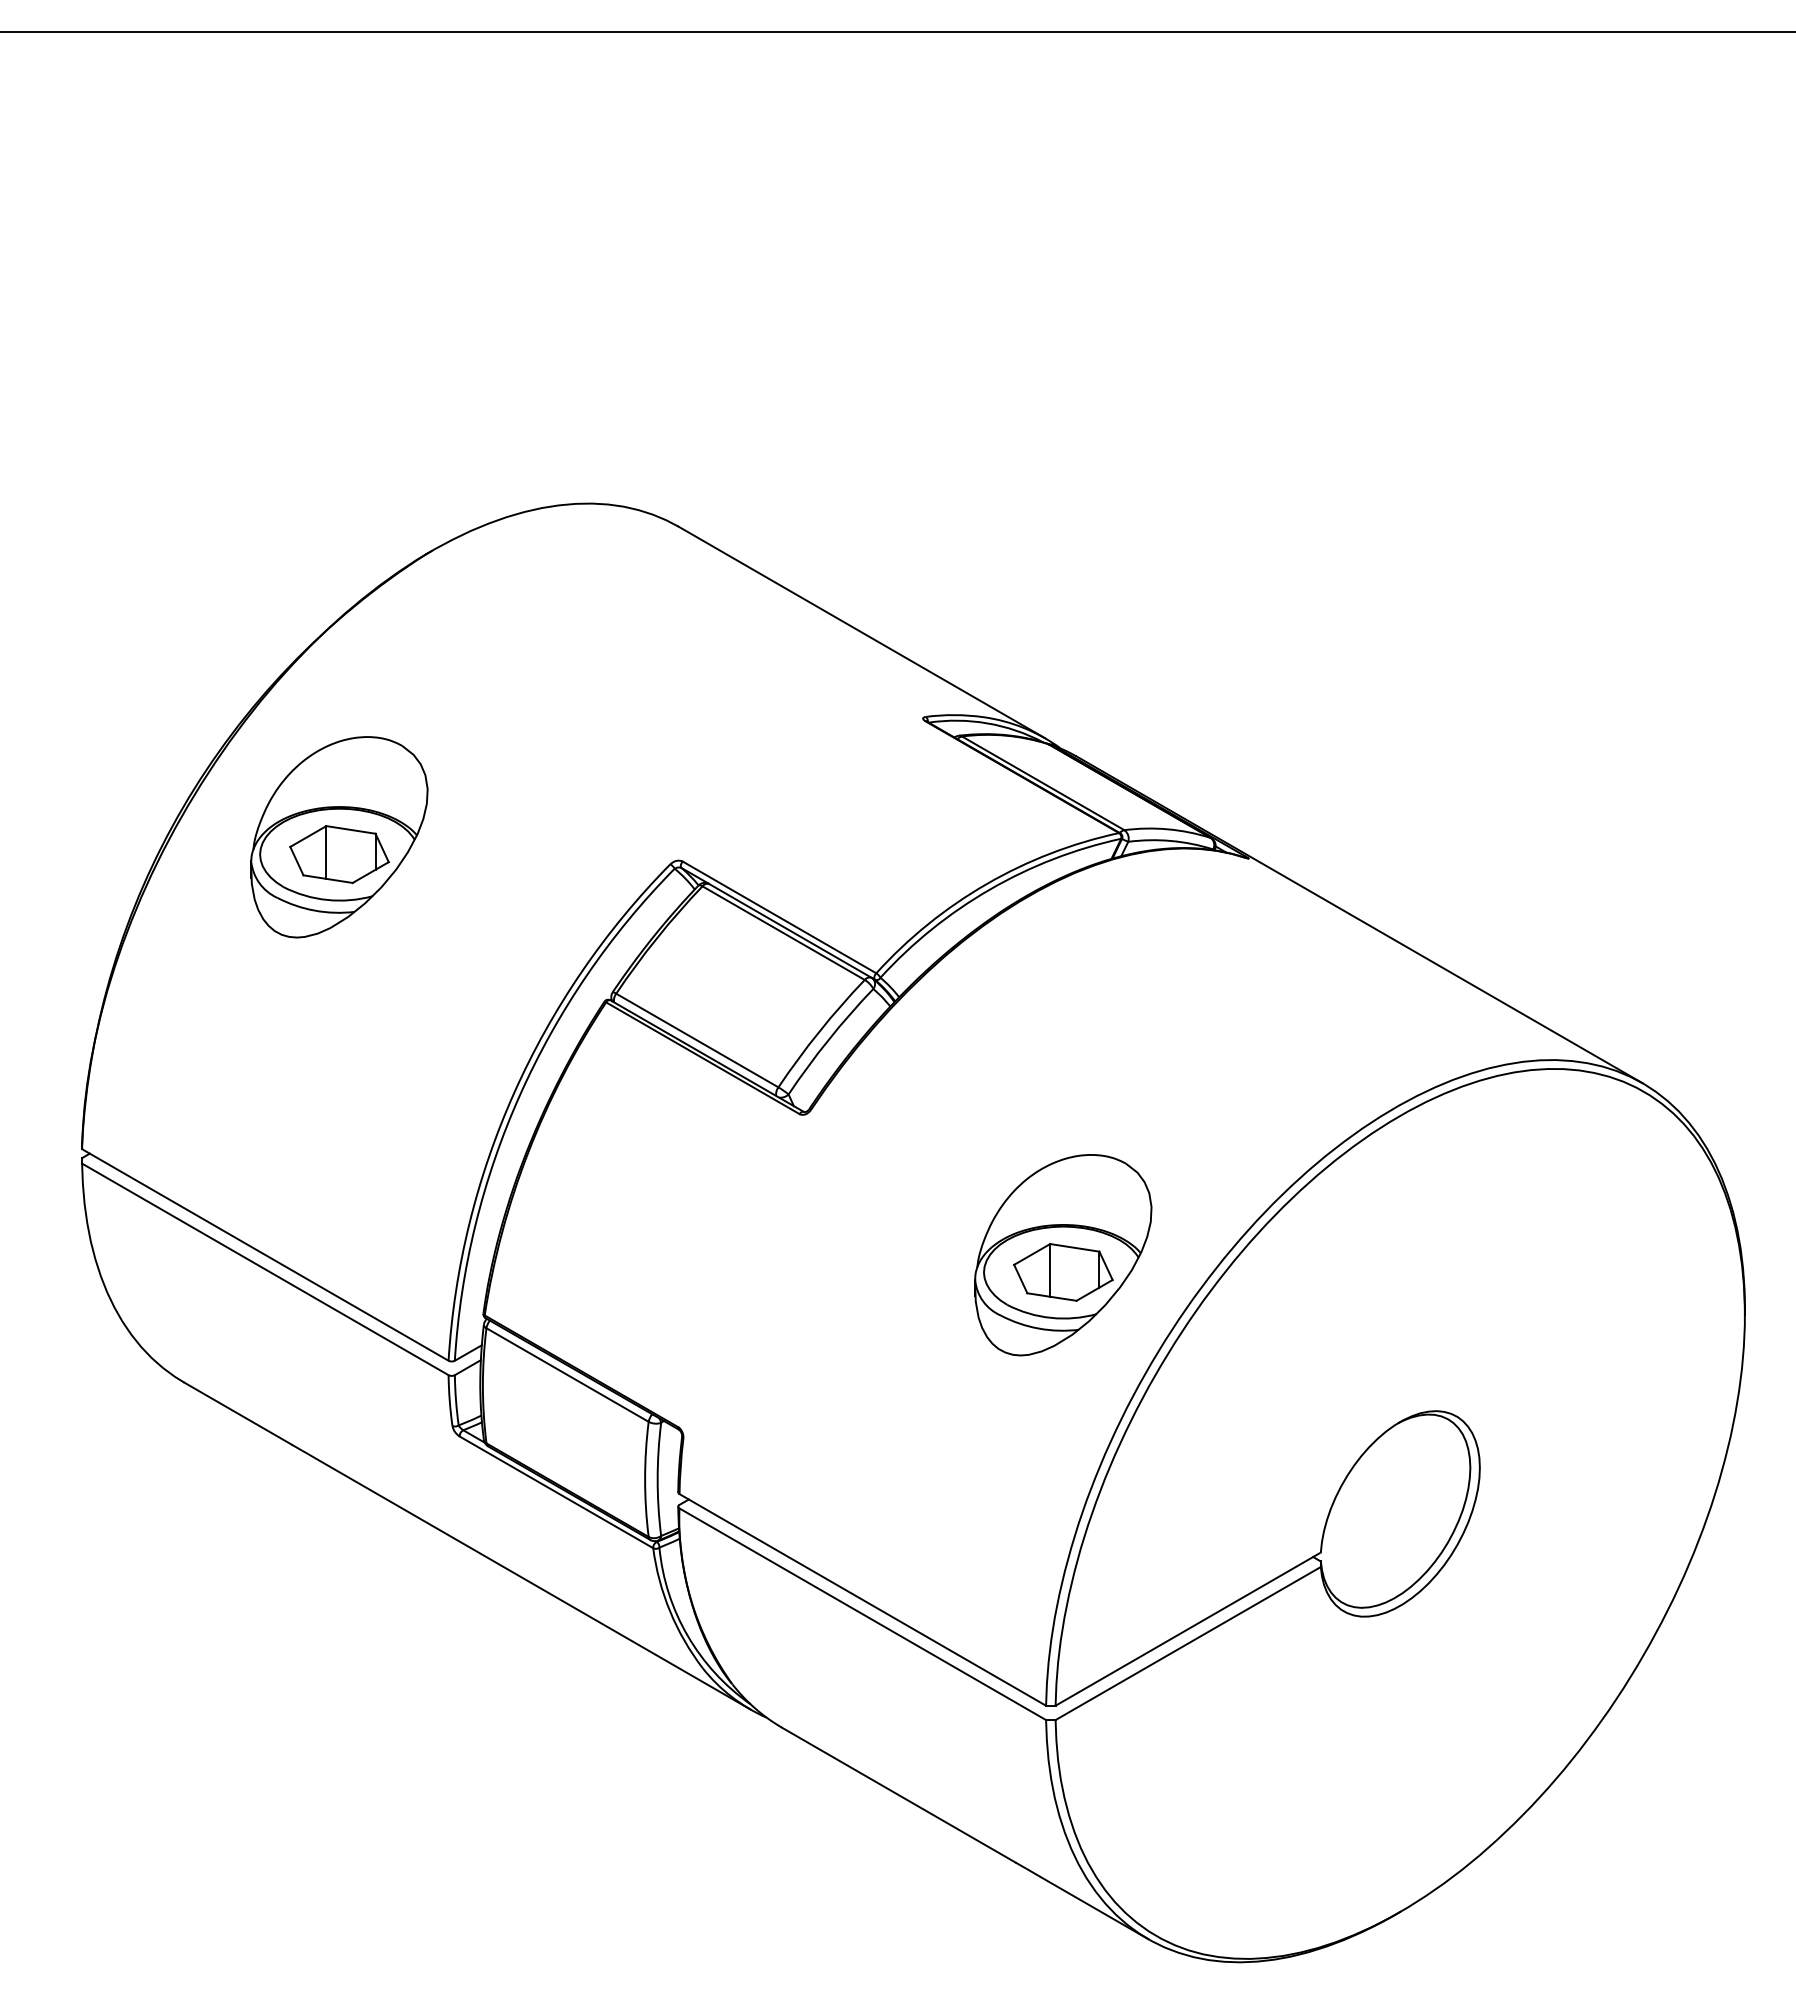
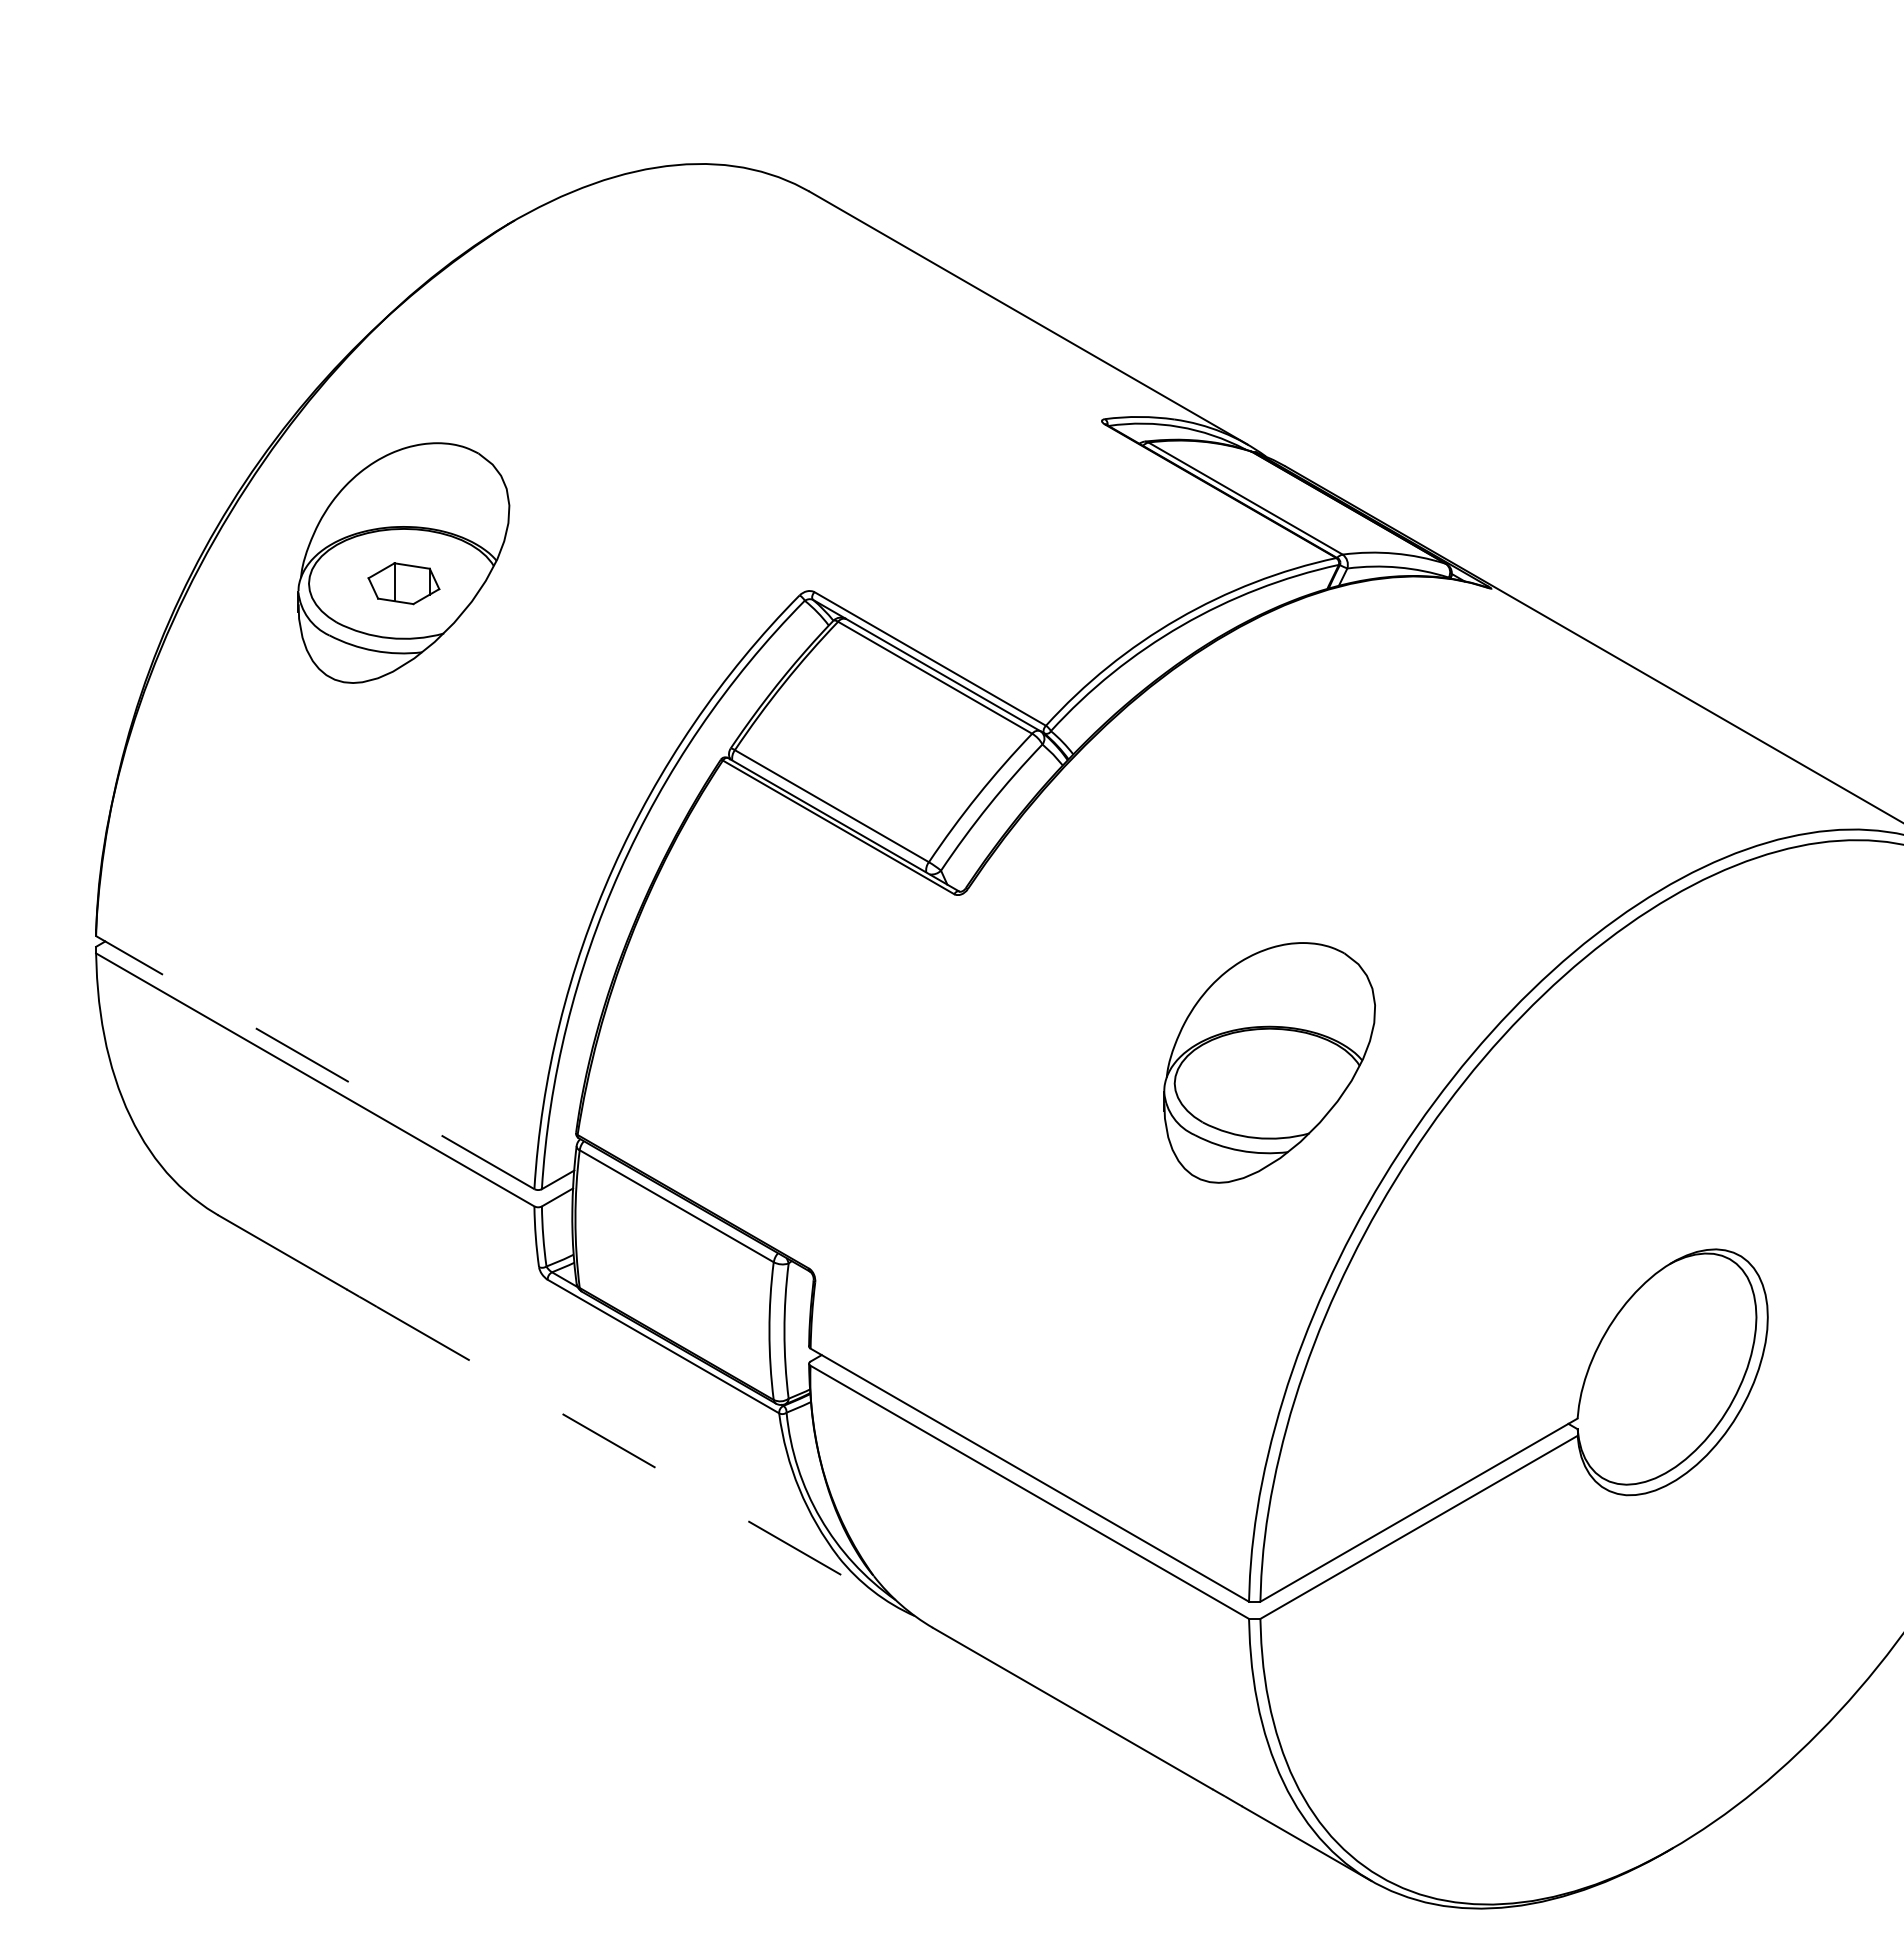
part: (339, 854) -> (403, 583), size x0.6
line: (265, 1254) -> (315, 1062), solid -> dashed
part: (1063, 1272) -> (1269, 1083), removed
line: (534, 1584) -> (637, 1456), solid -> dashed

